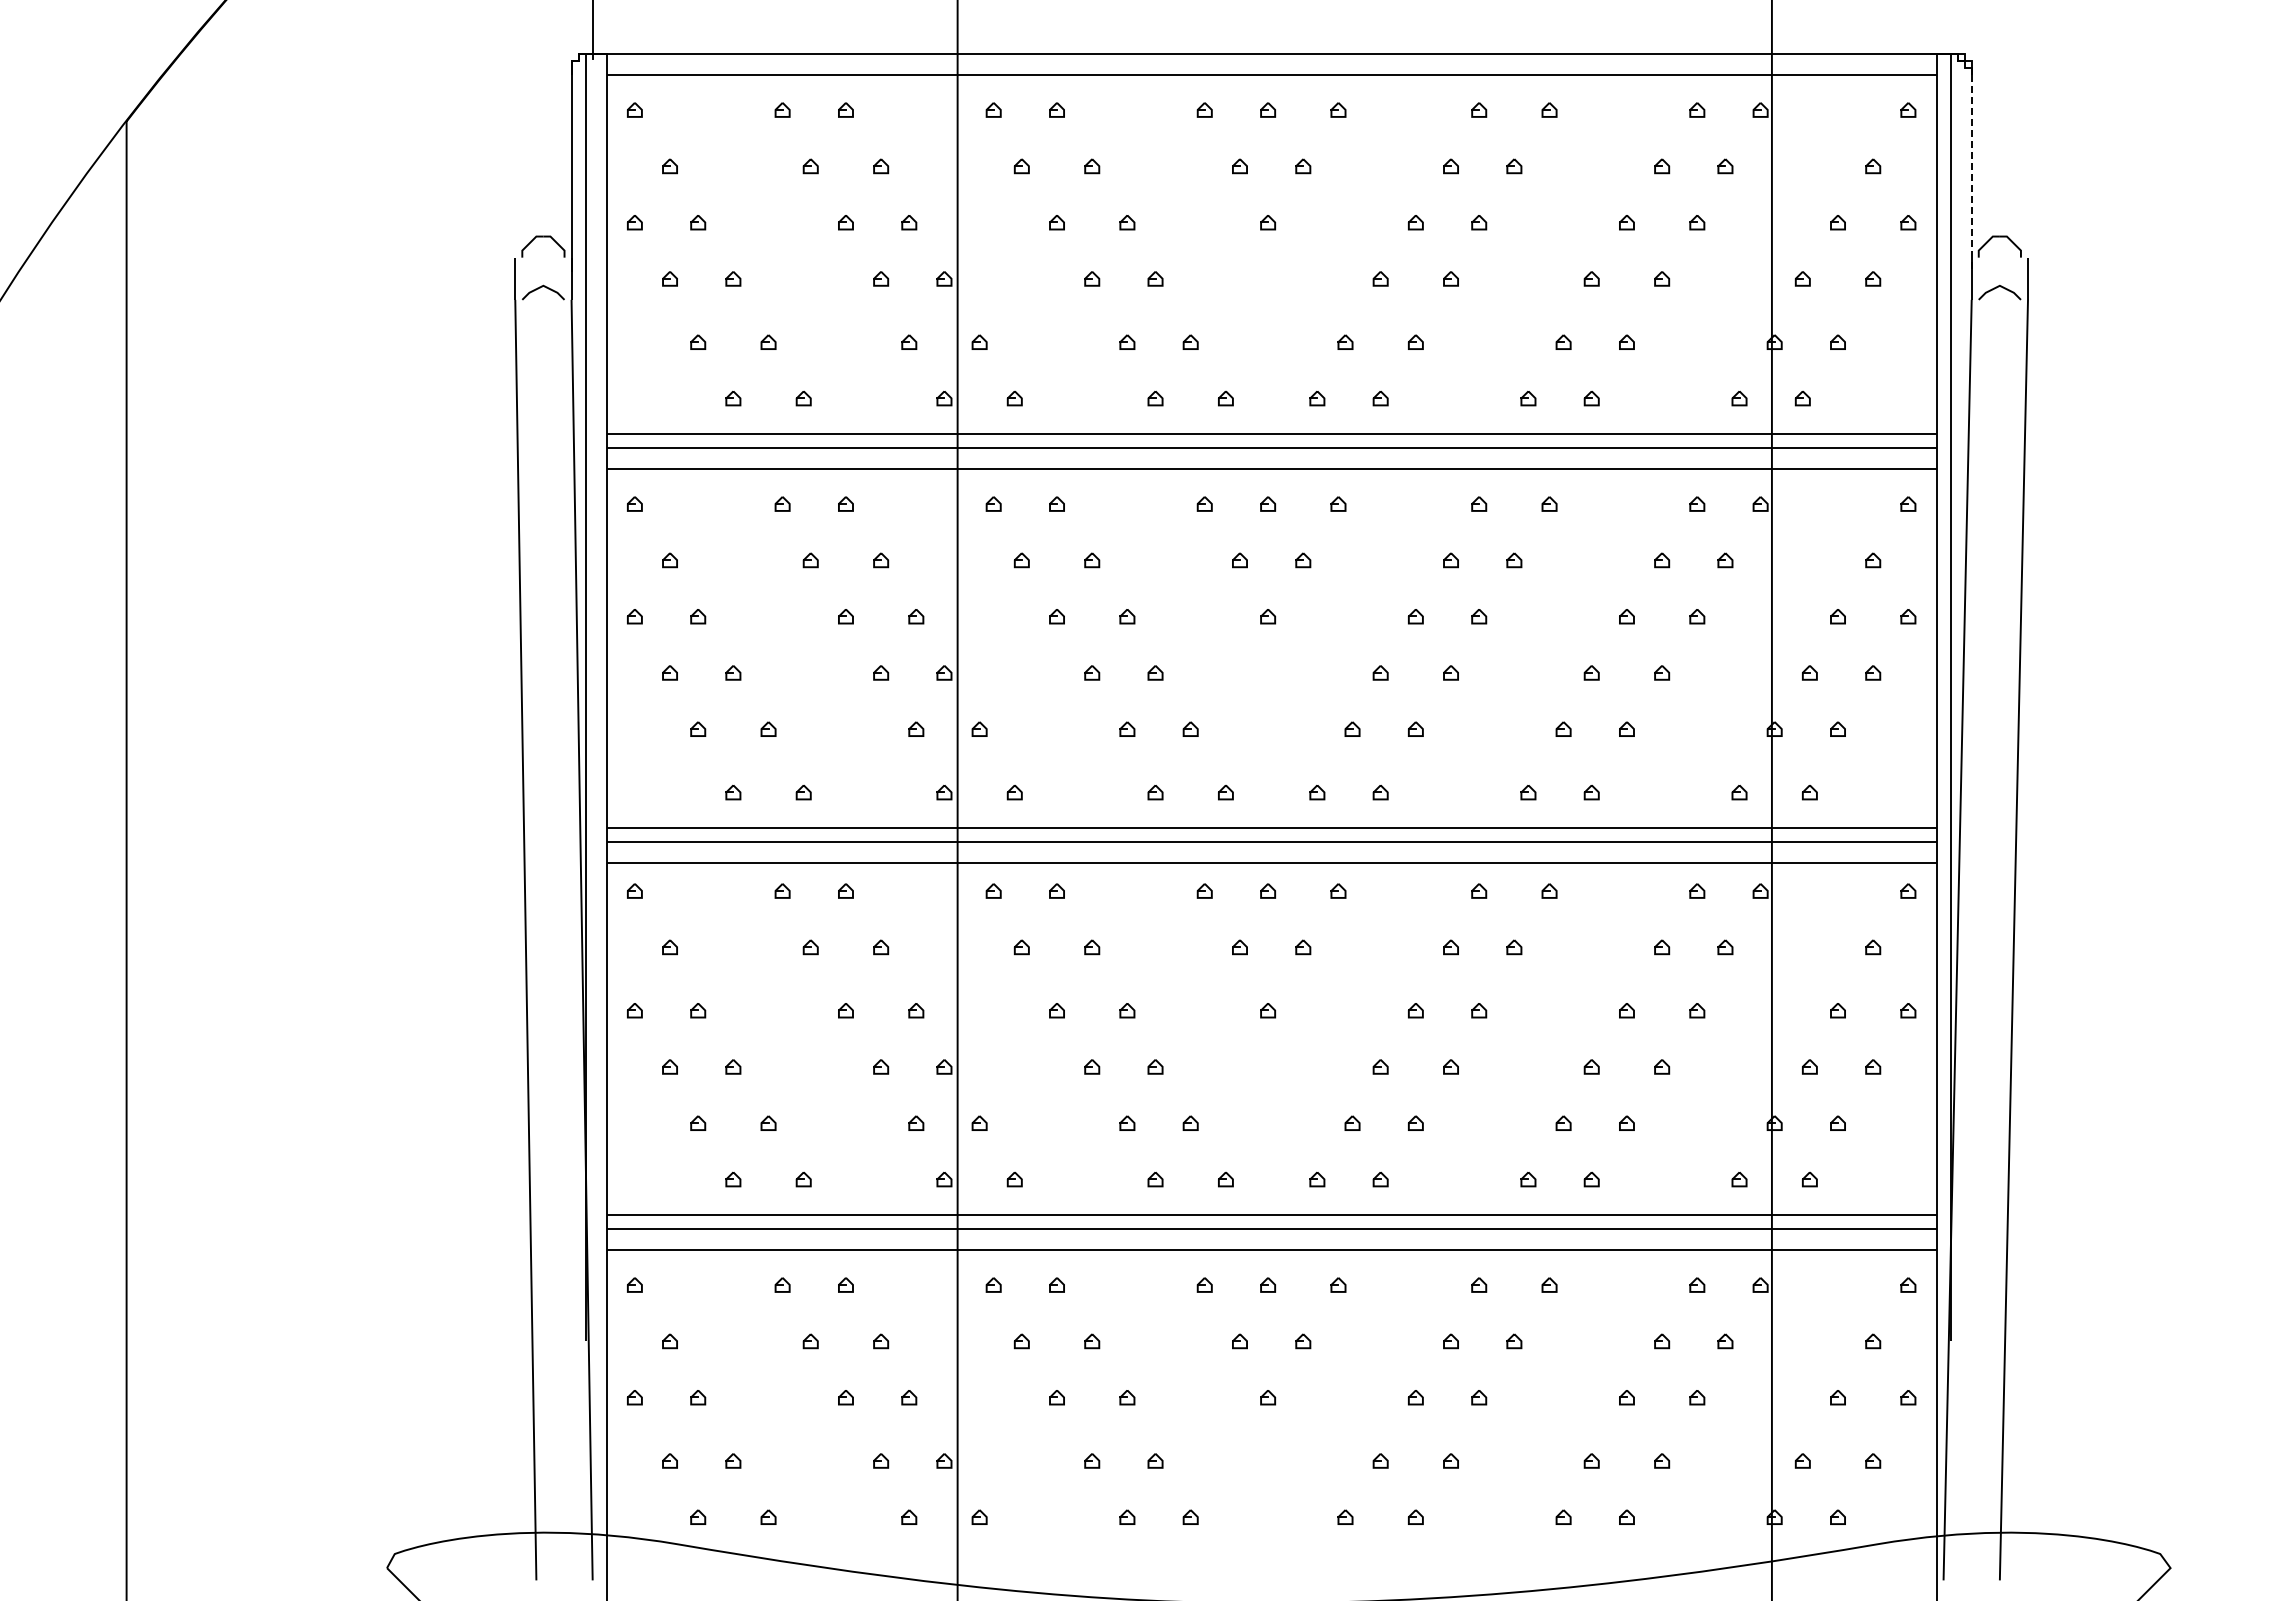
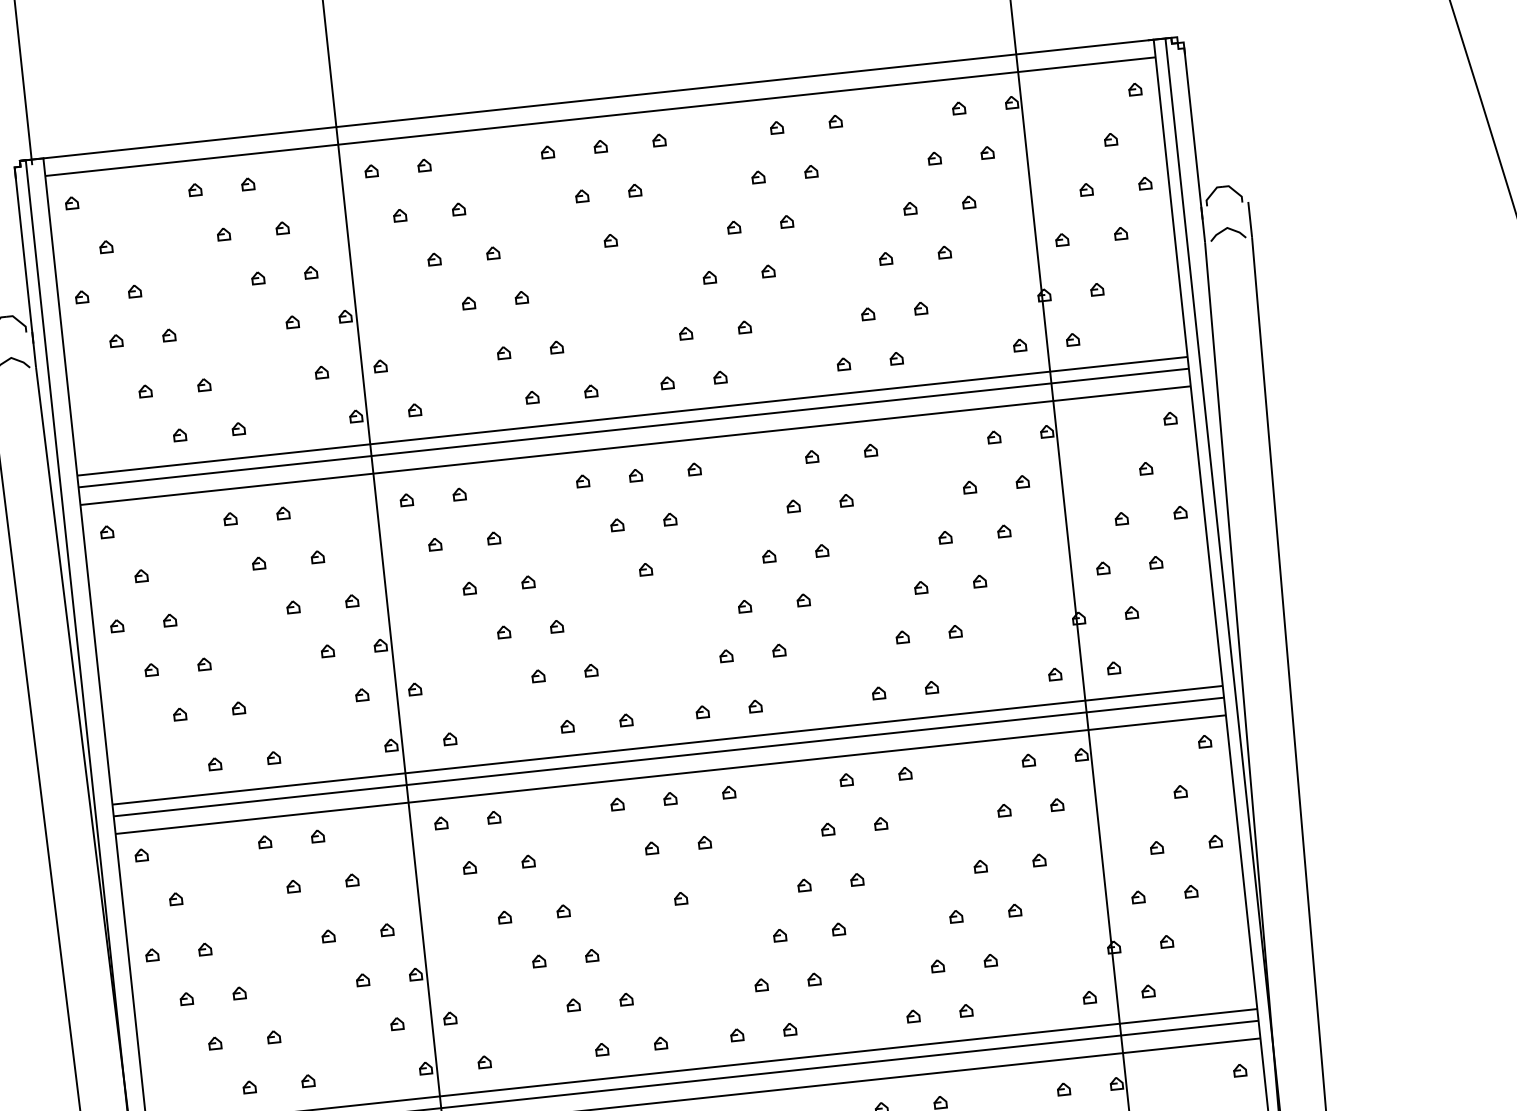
line: (1971, 173) -> (1193, 136), dashed -> solid

